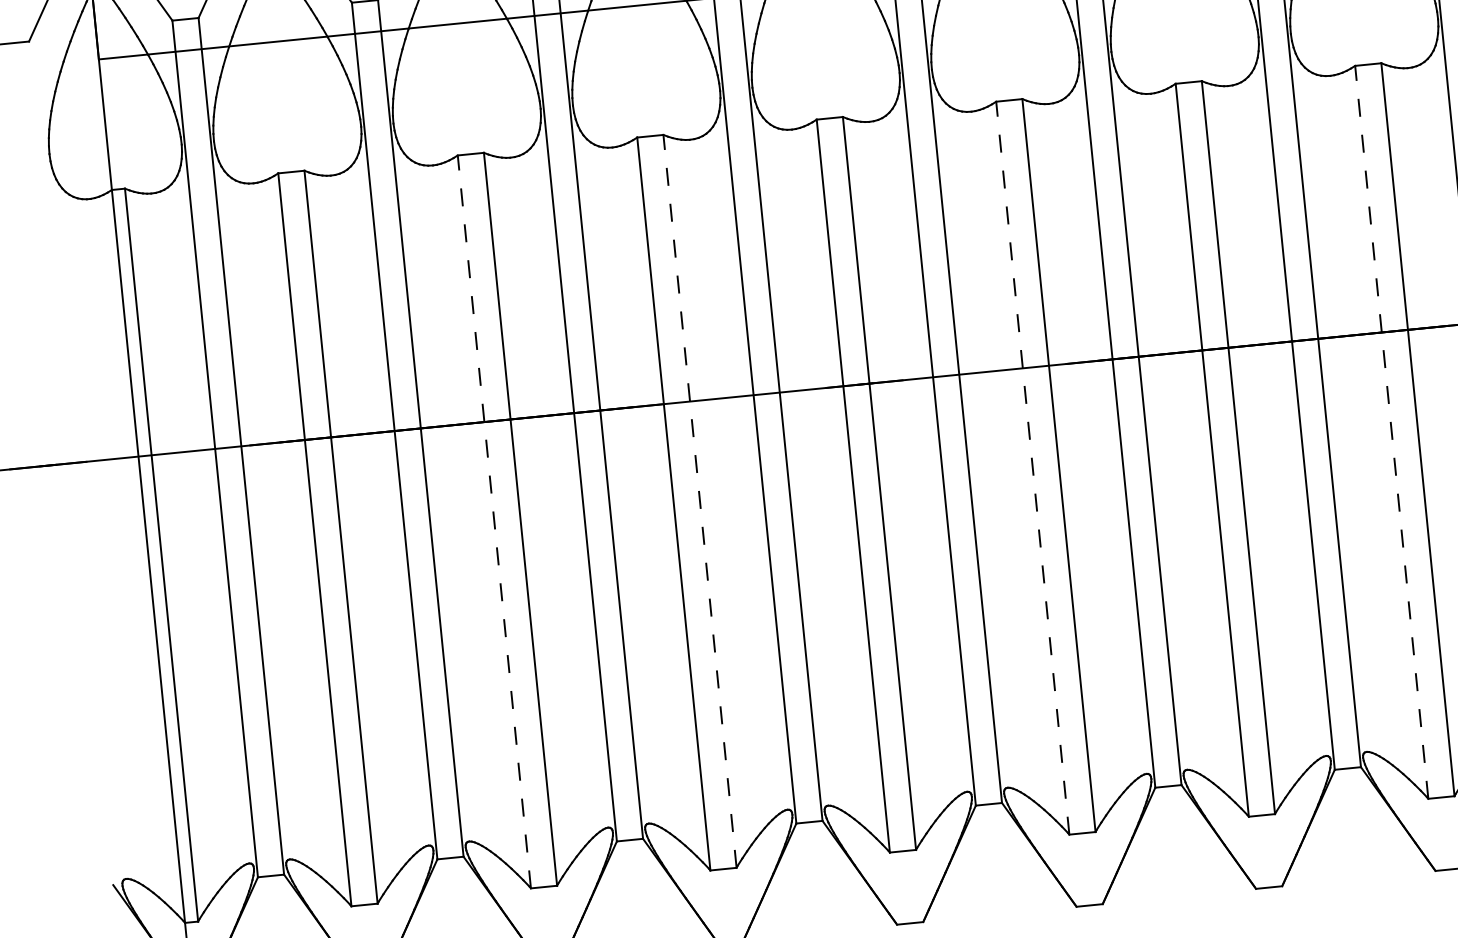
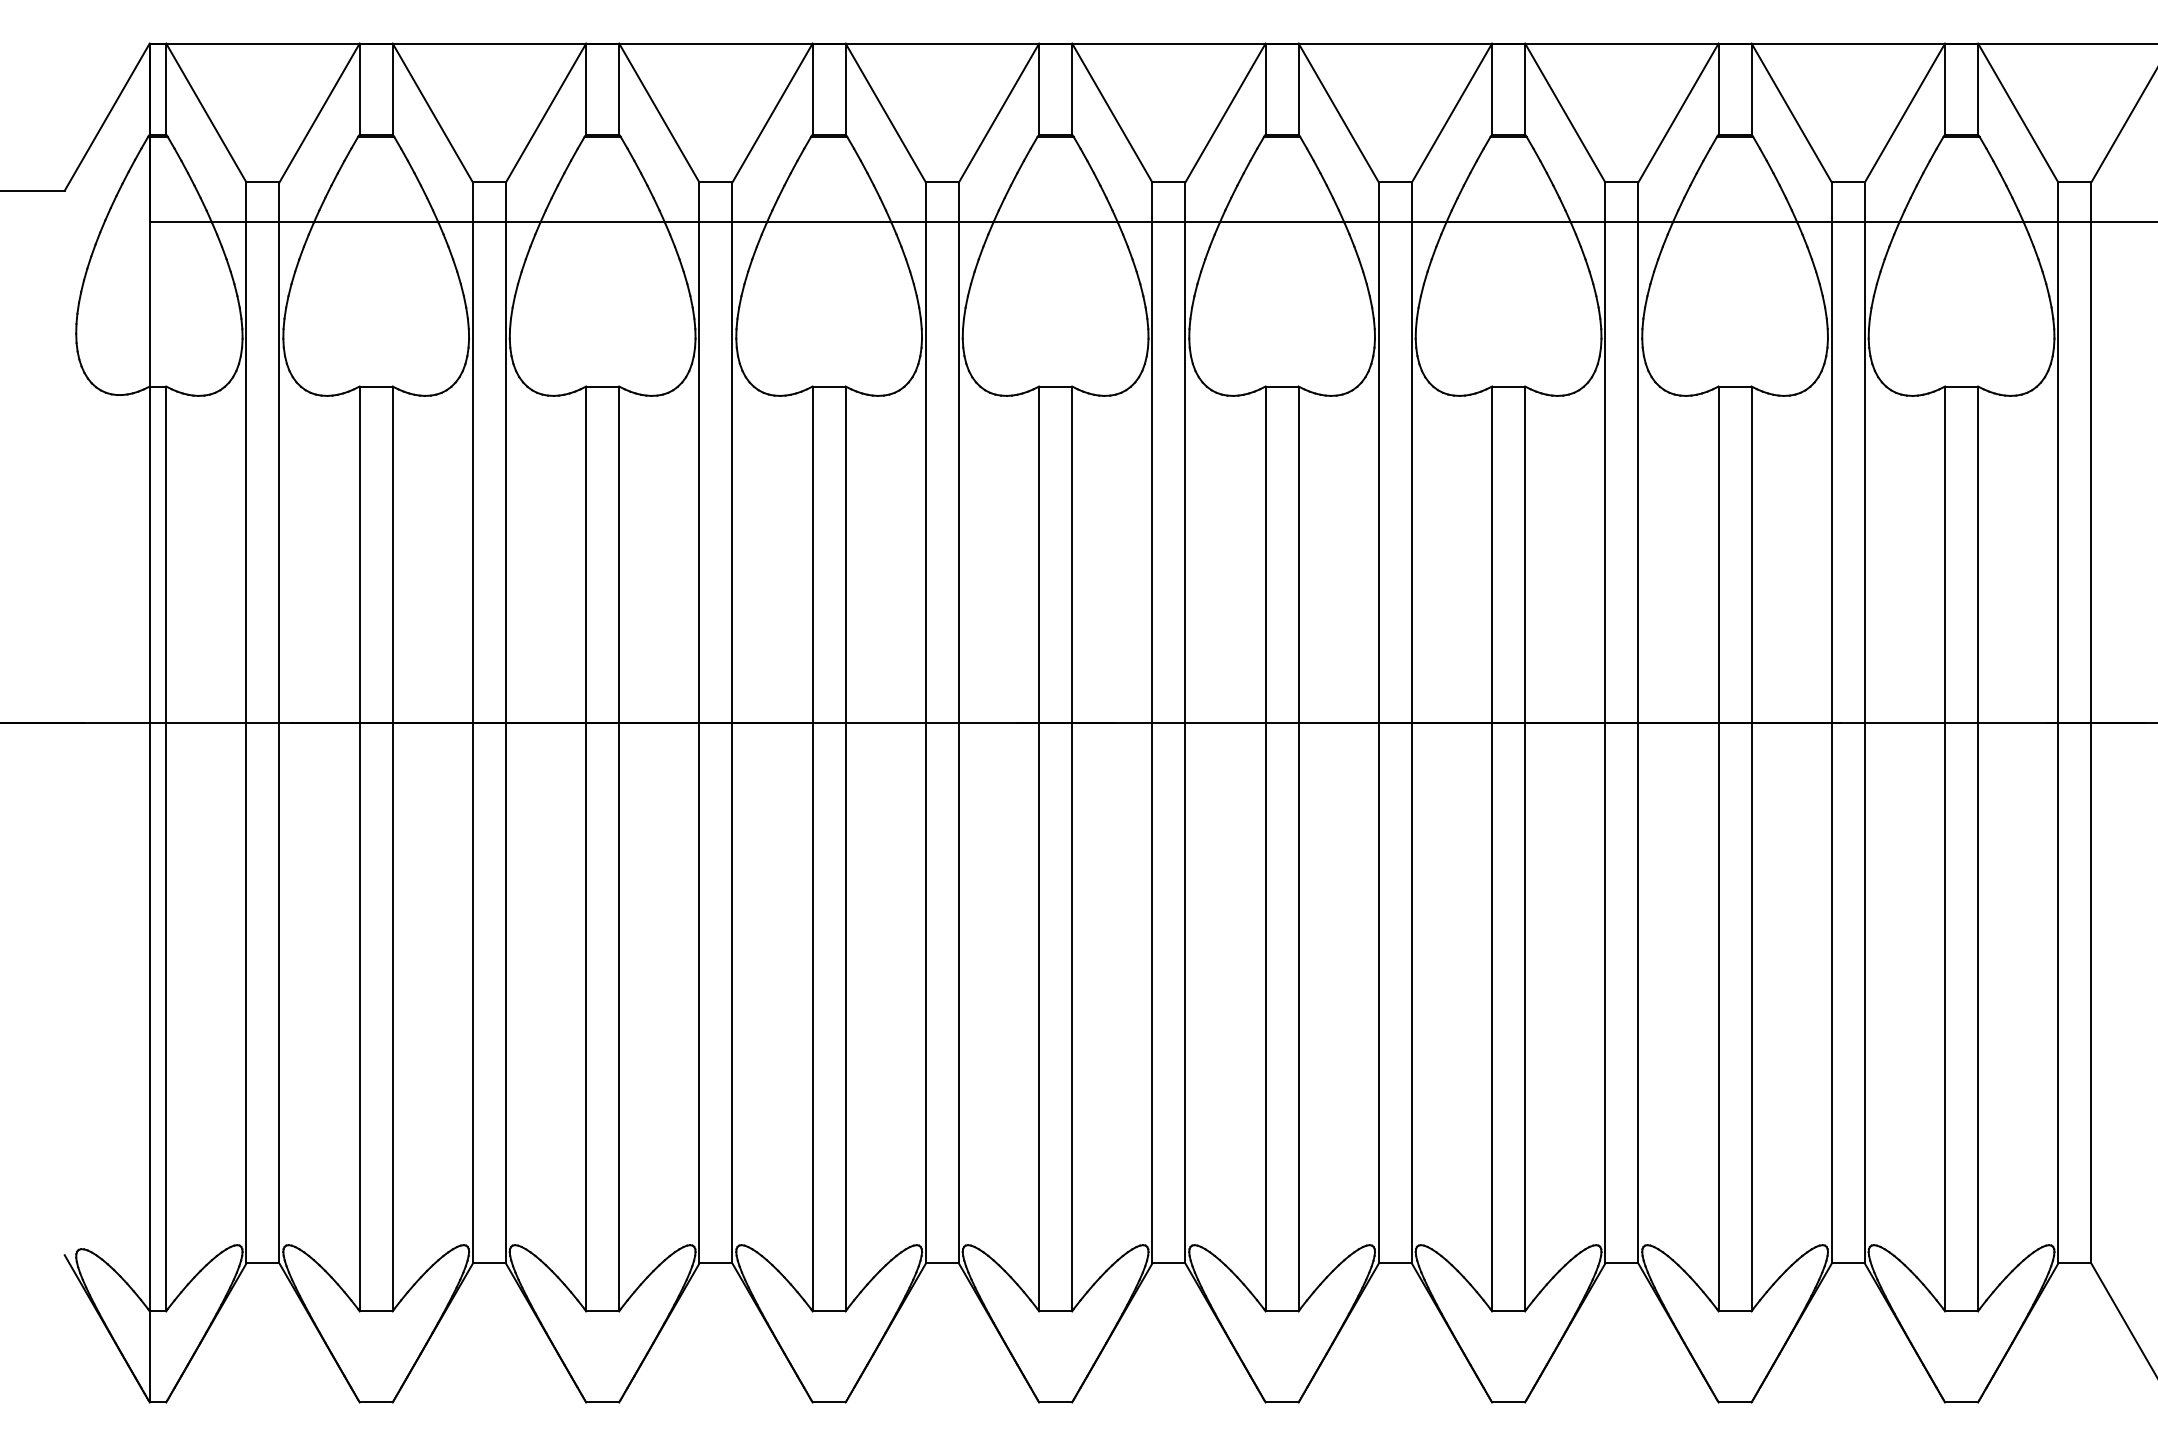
line: (1391, 431) -> (1718, 848), dashed -> solid
line: (1032, 467) -> (1265, 848), dashed -> solid
line: (699, 501) -> (845, 848), dashed -> solid
line: (494, 521) -> (586, 848), dashed -> solid

